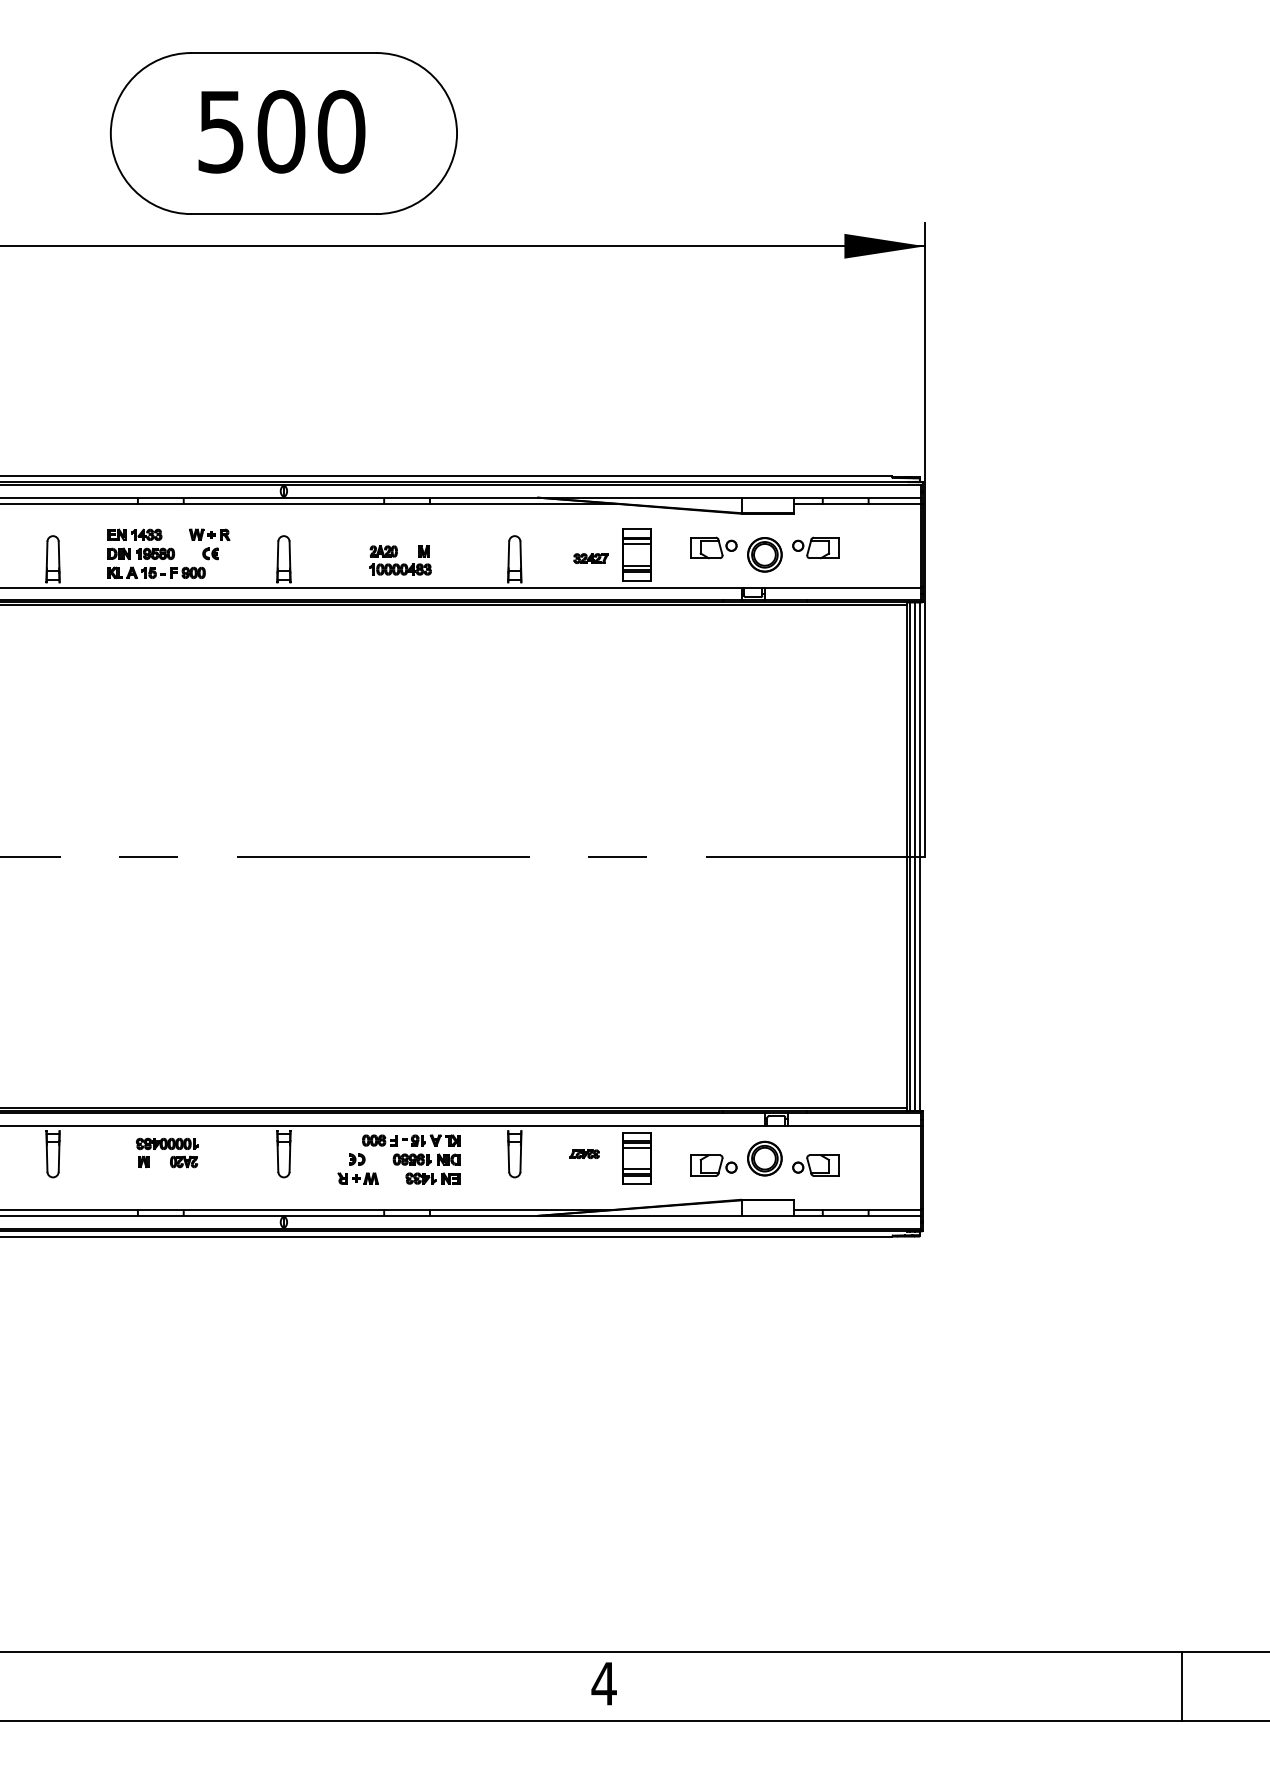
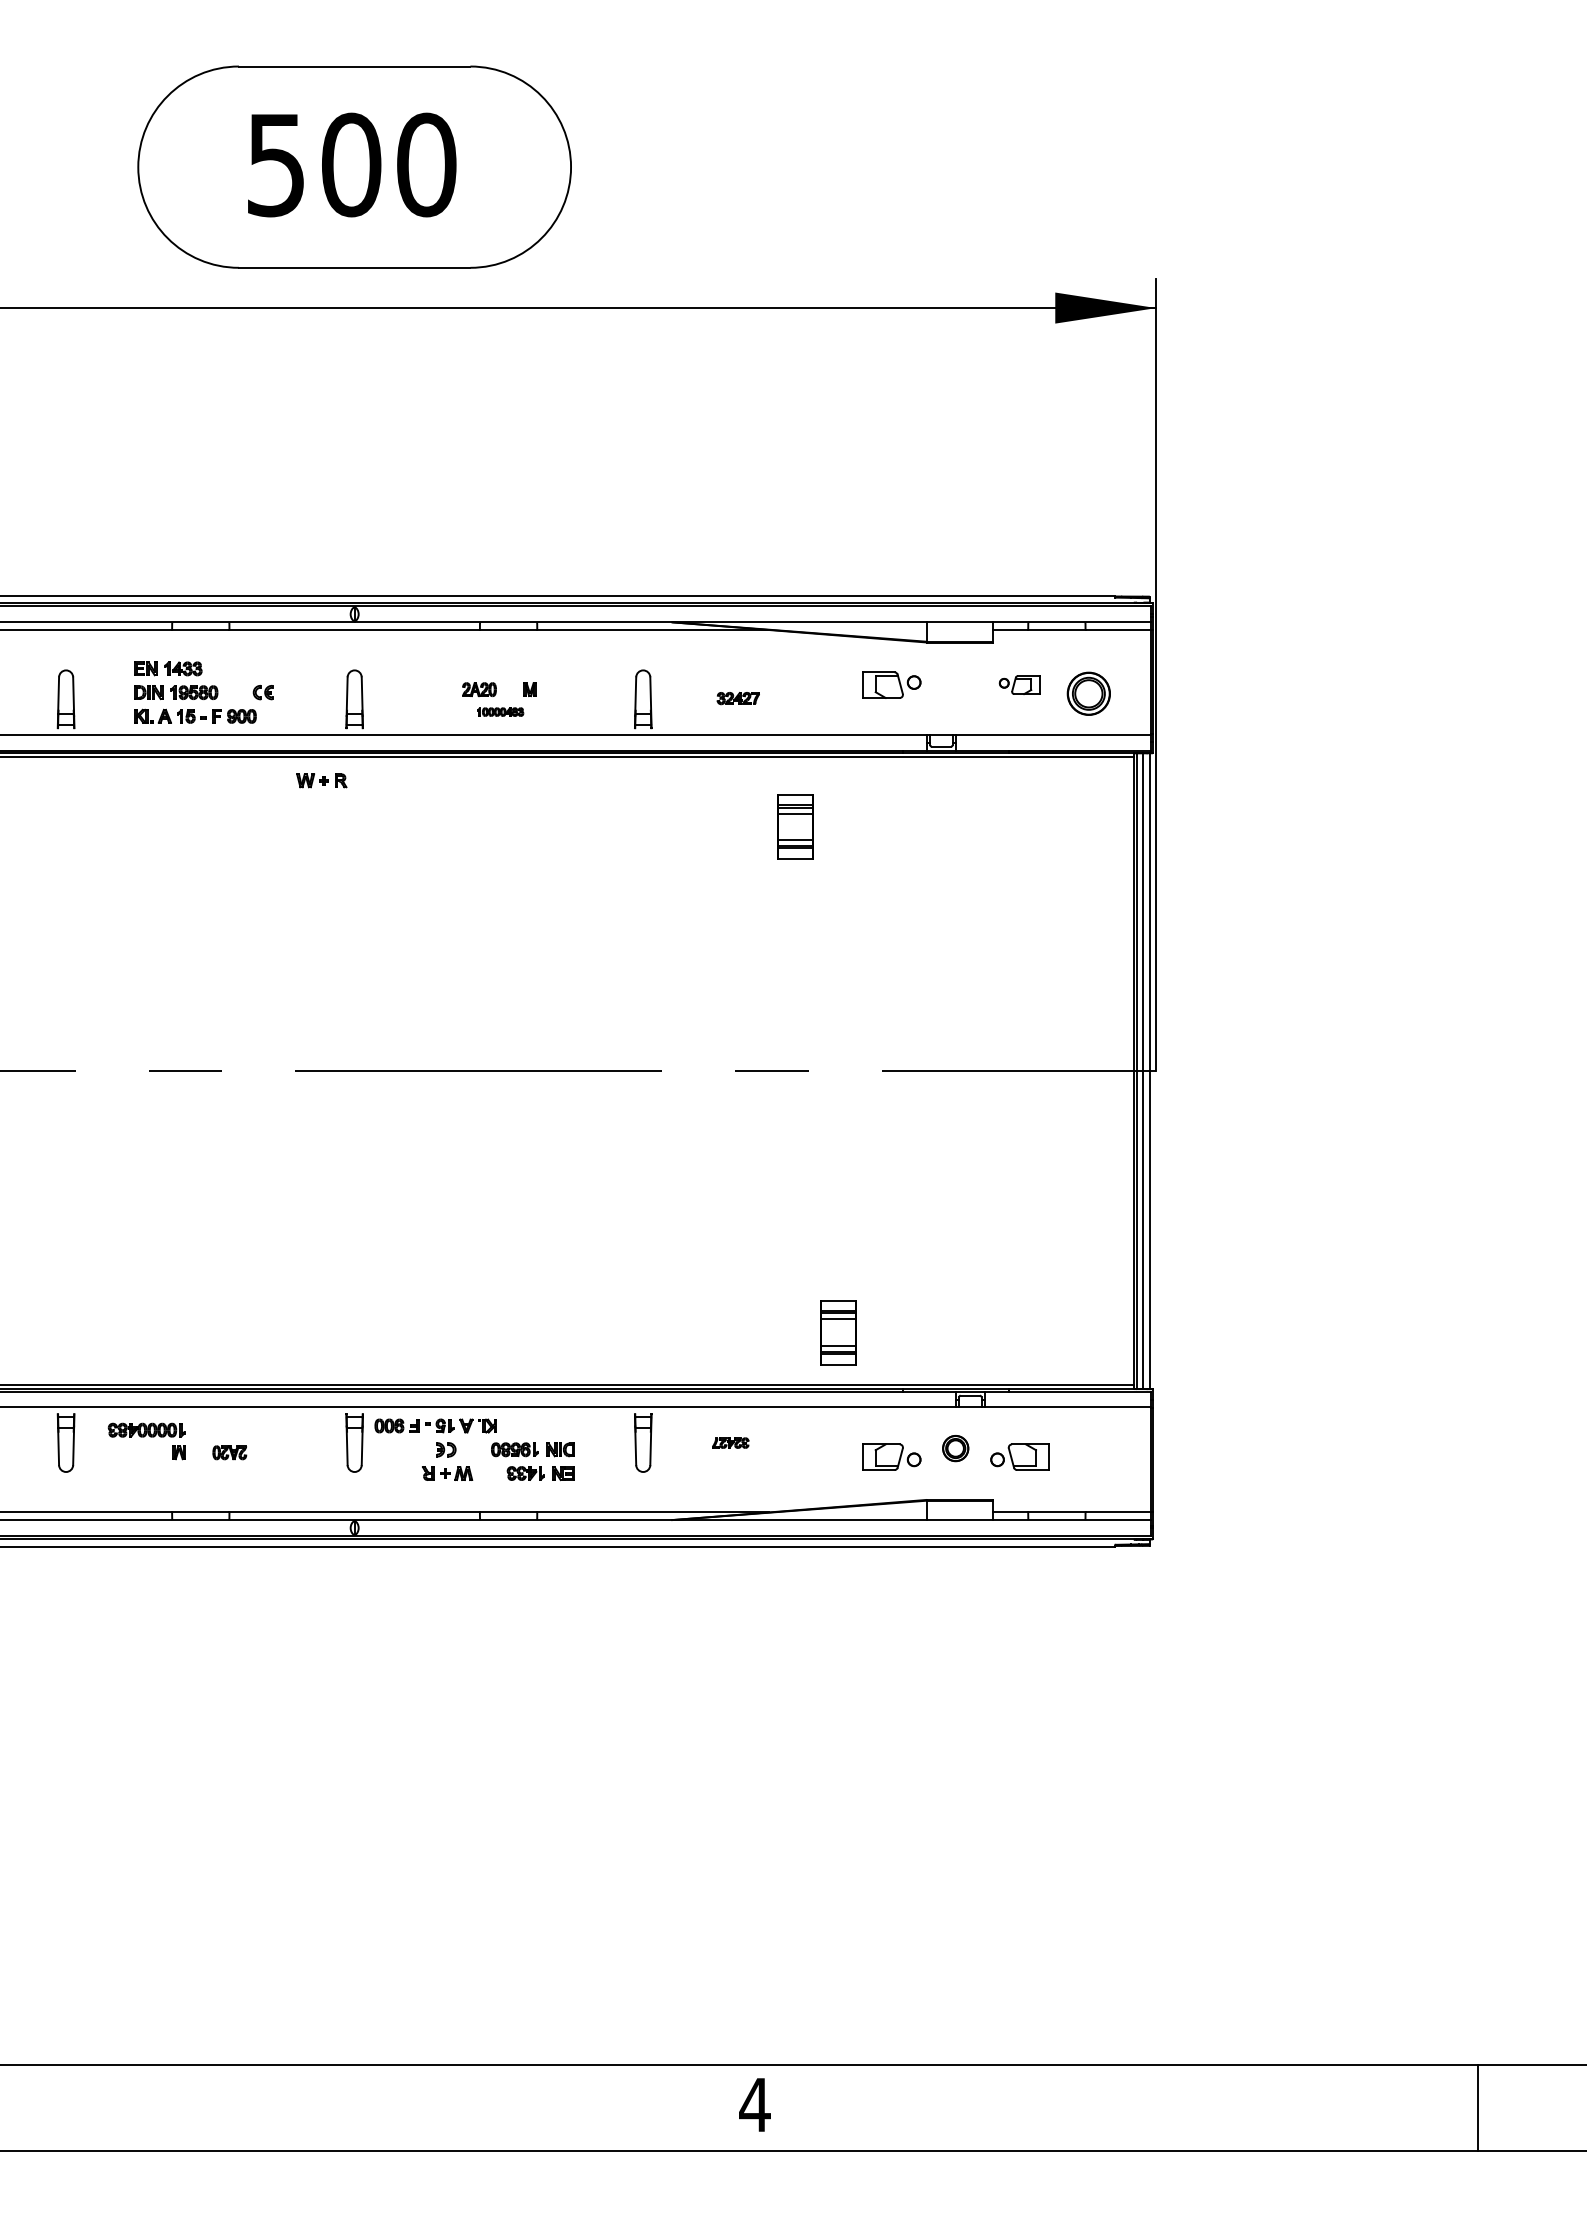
part: (209, 534) -> (321, 780), moved
part: (815, 547) -> (1019, 684), size x0.7
part: (636, 554) -> (795, 826), moved
part: (764, 554) -> (1088, 693), moved
part: (400, 569) -> (500, 711), size x0.6
part: (410, 1140) -> (435, 1425), moved
part: (166, 1143) -> (146, 1429), moved
part: (636, 1158) -> (838, 1332), moved
part: (764, 1158) -> (955, 1448), size x0.6

